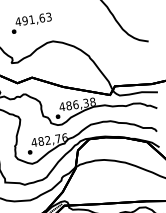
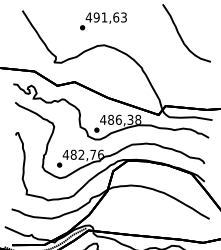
text: (31, 23) -> (103, 21), moved

